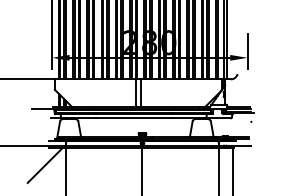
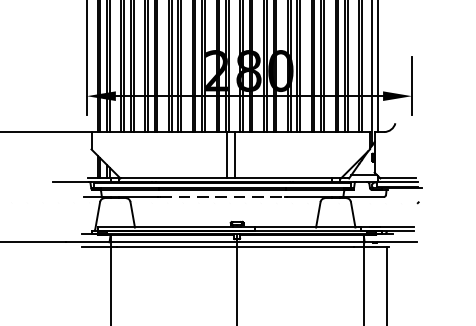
line: (134, 118) -> (223, 197), solid -> dashed
line: (44, 165) -> (74, 275), removed

